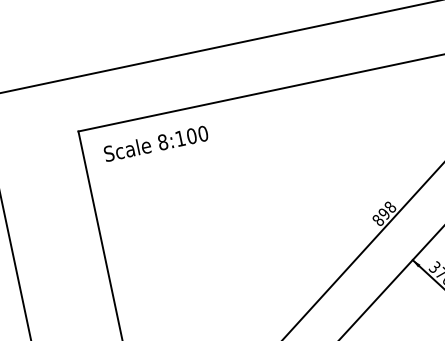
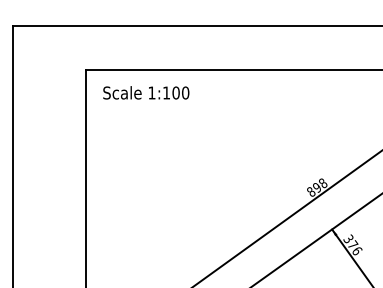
text: (162, 141) -> (151, 92), 8:100 -> 1:100

